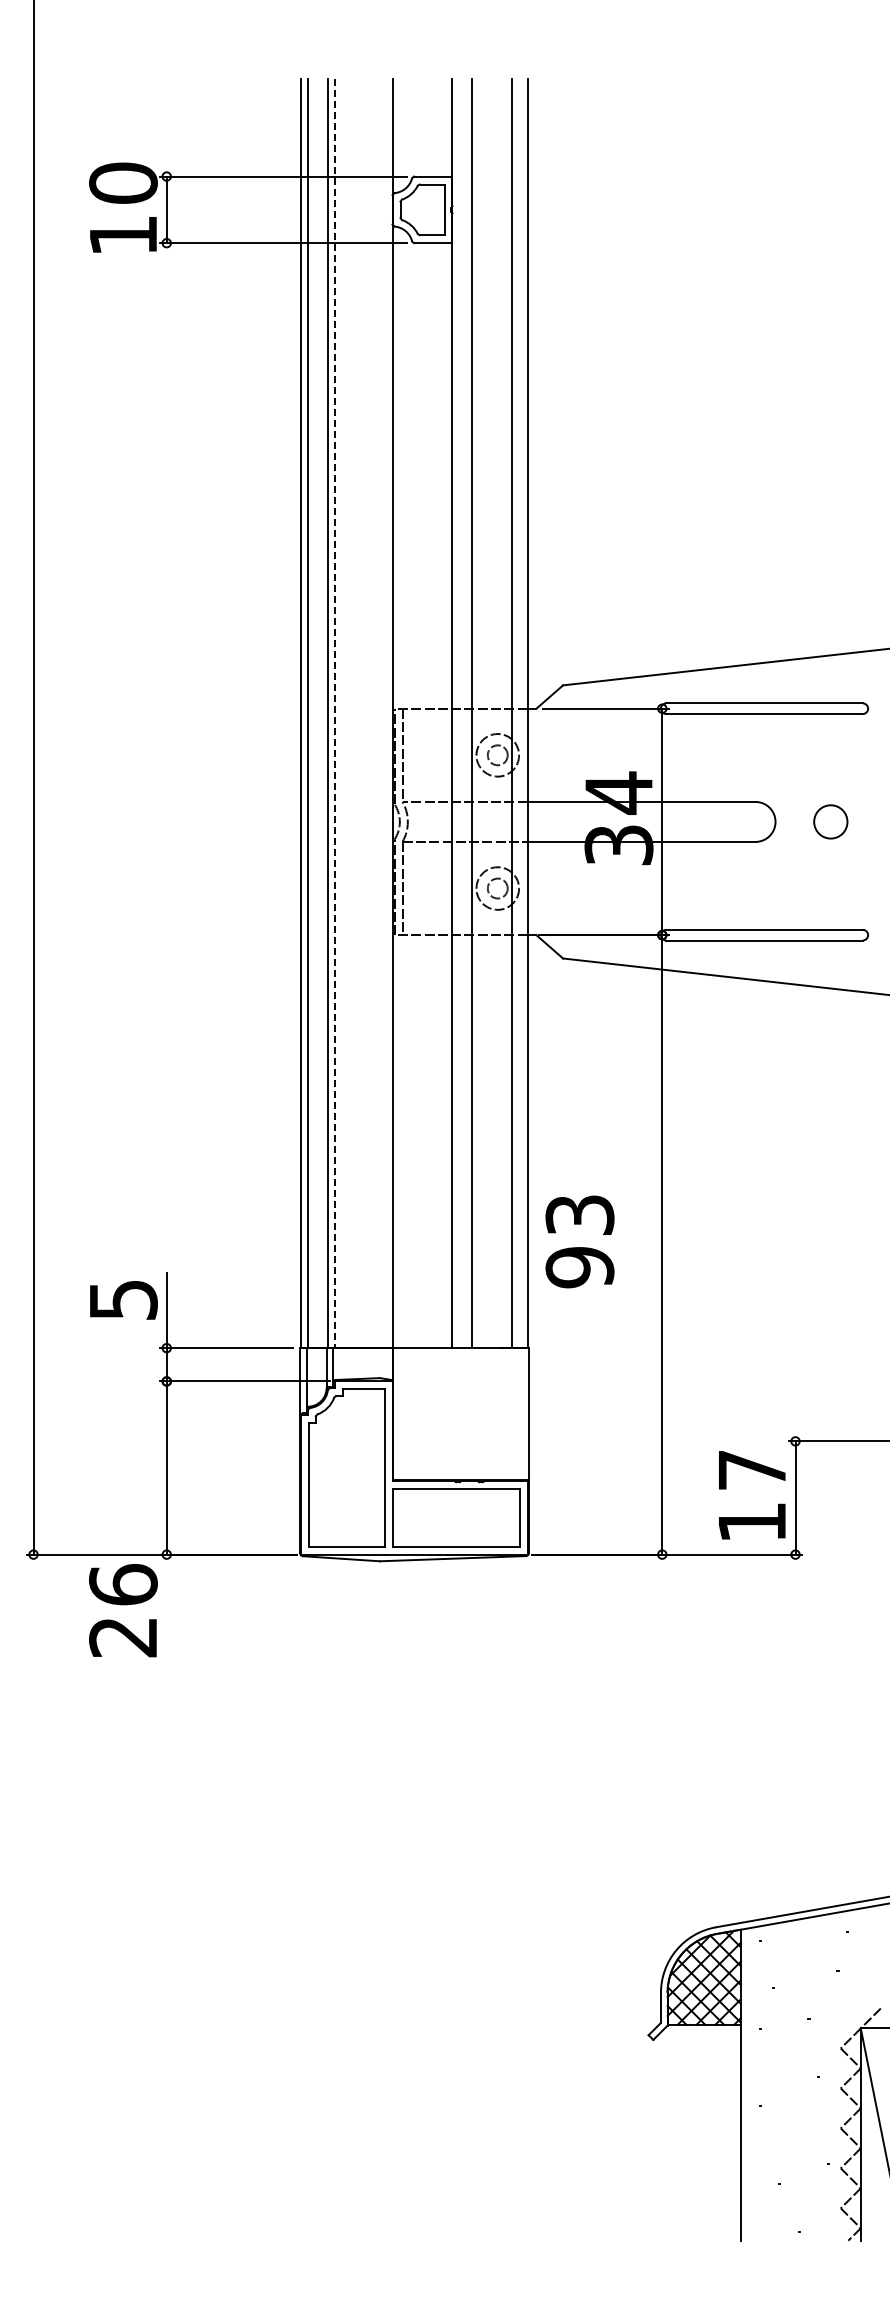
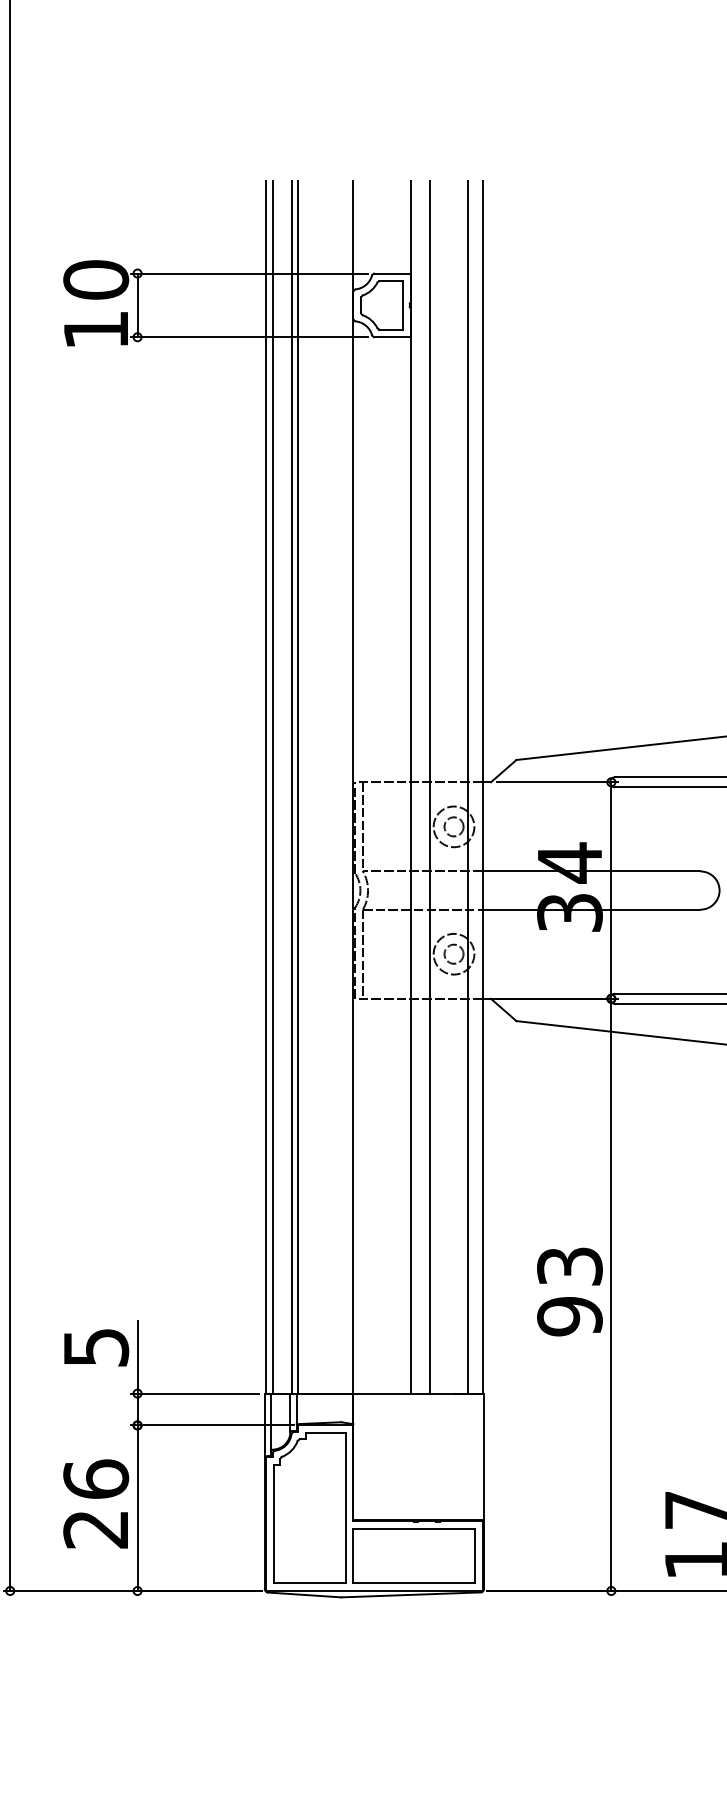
line: (334, 714) -> (297, 787), dashed -> solid
text: (579, 1241) -> (569, 1291), moved
text: (123, 1610) -> (96, 1503), moved

